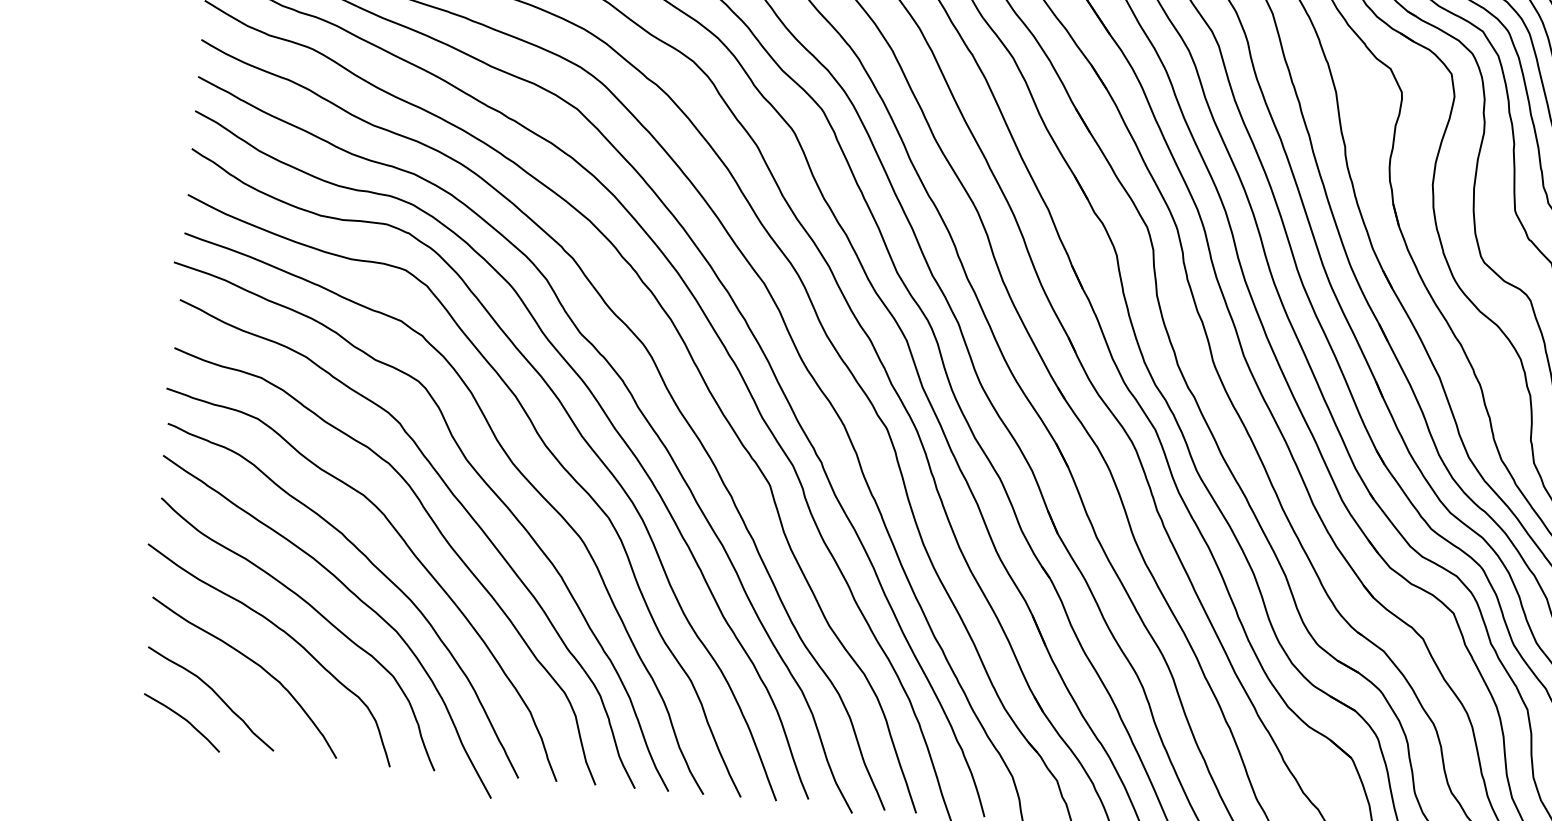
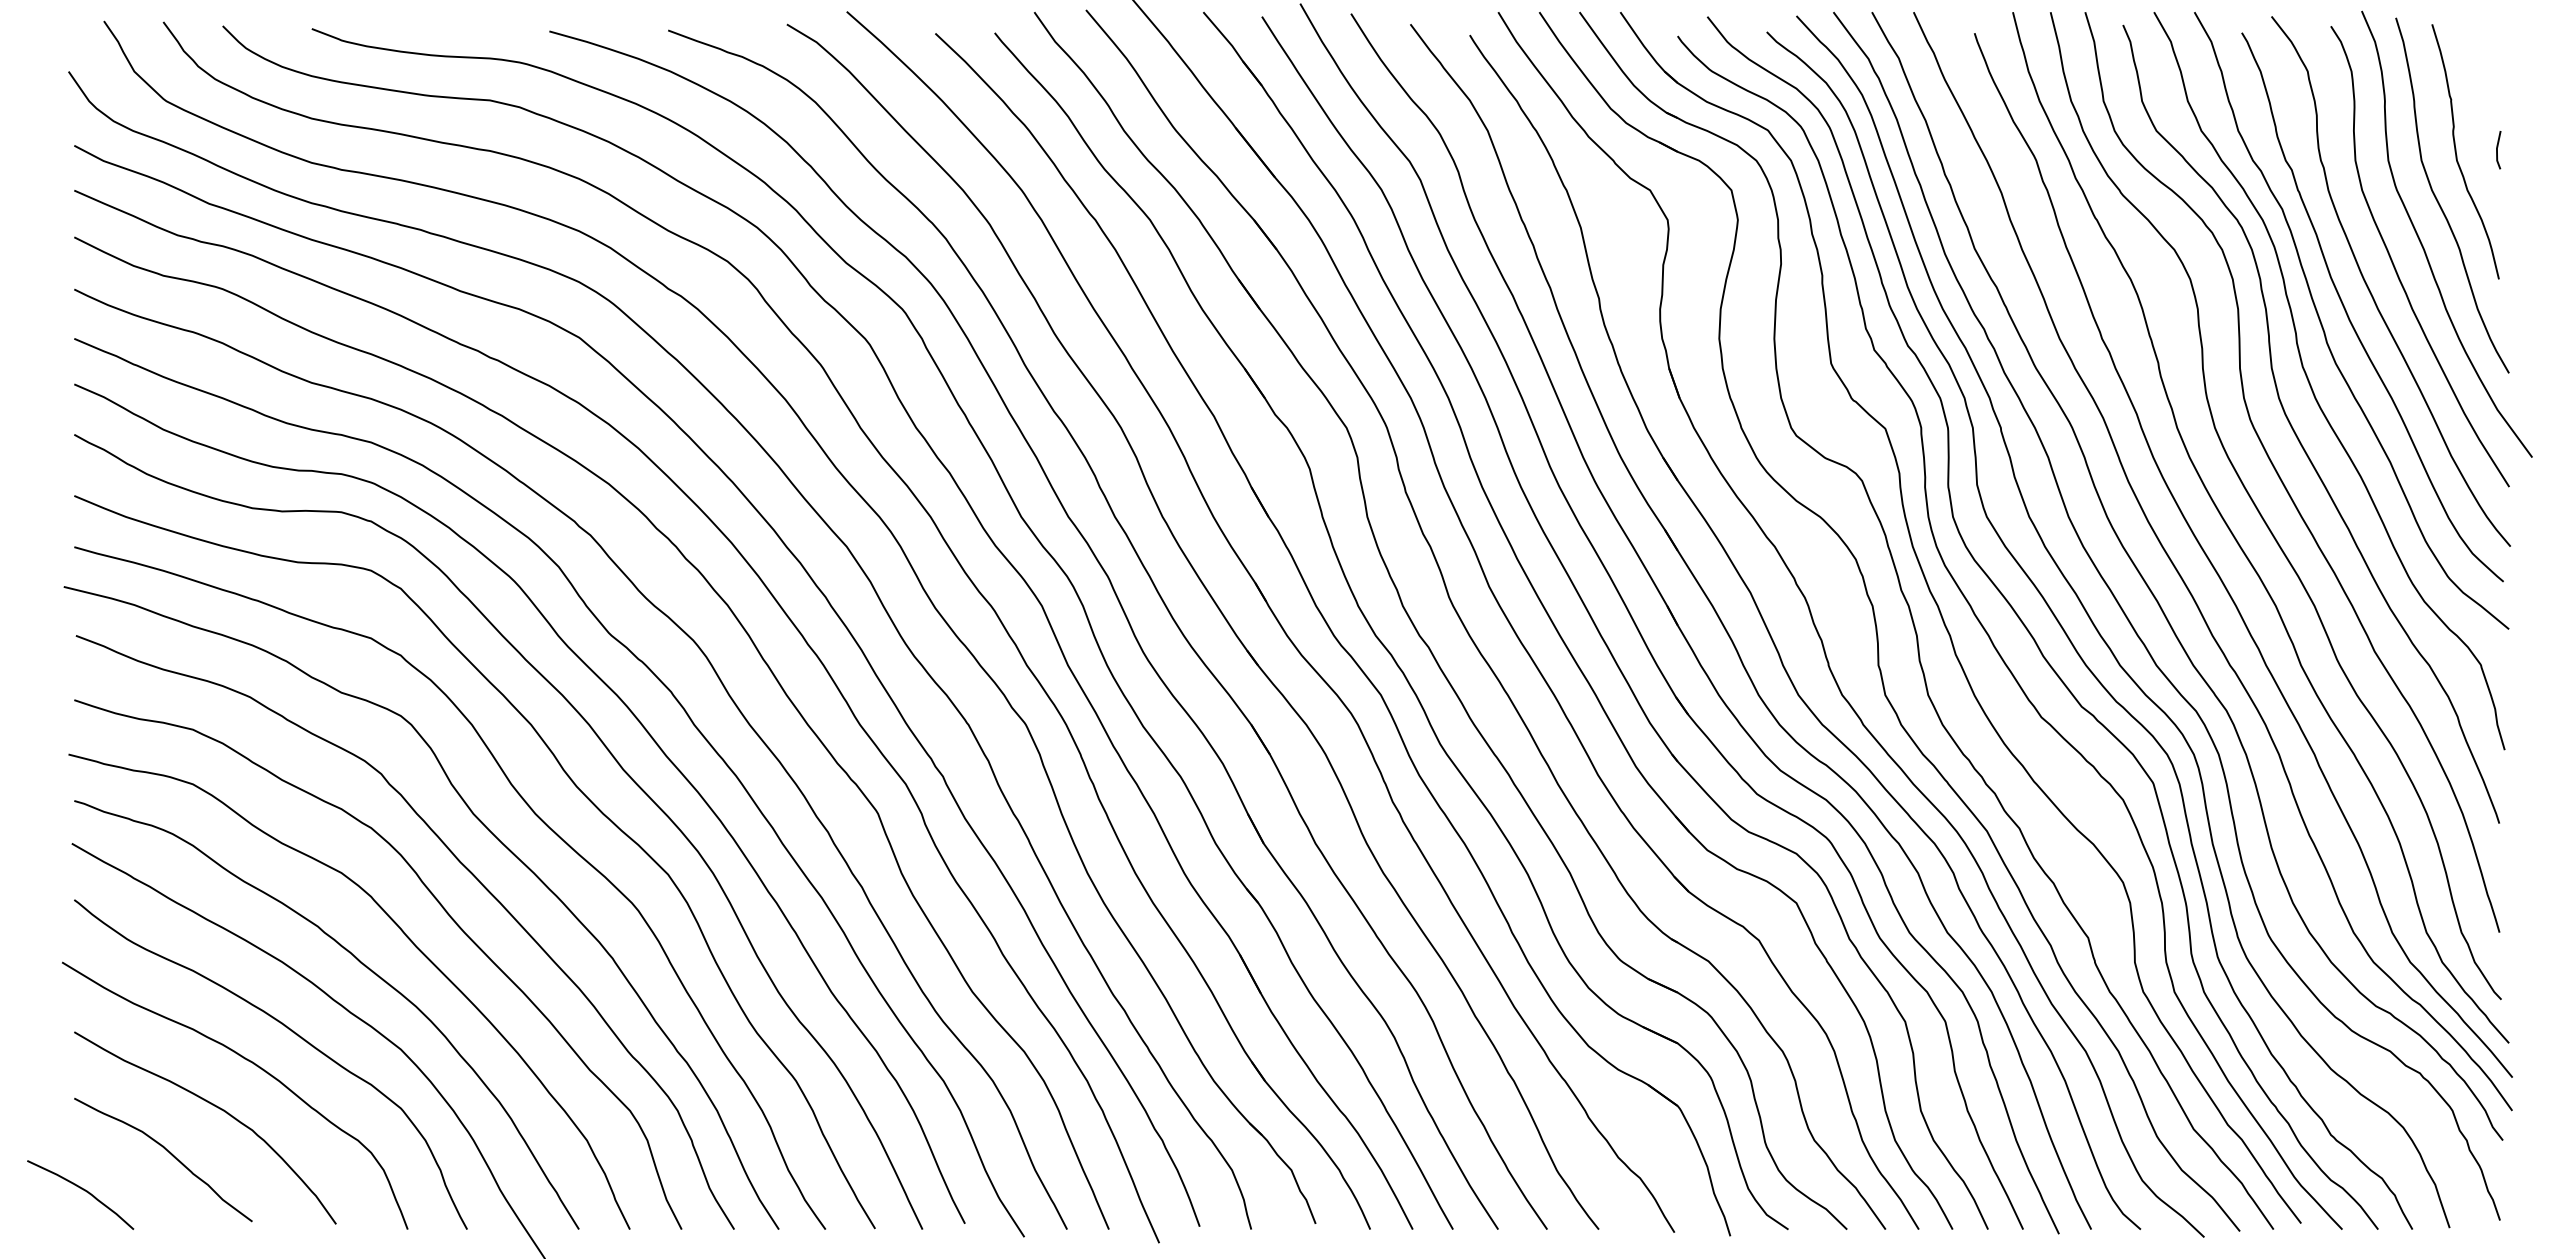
curve: (184, 719) -> (83, 1190), moved

